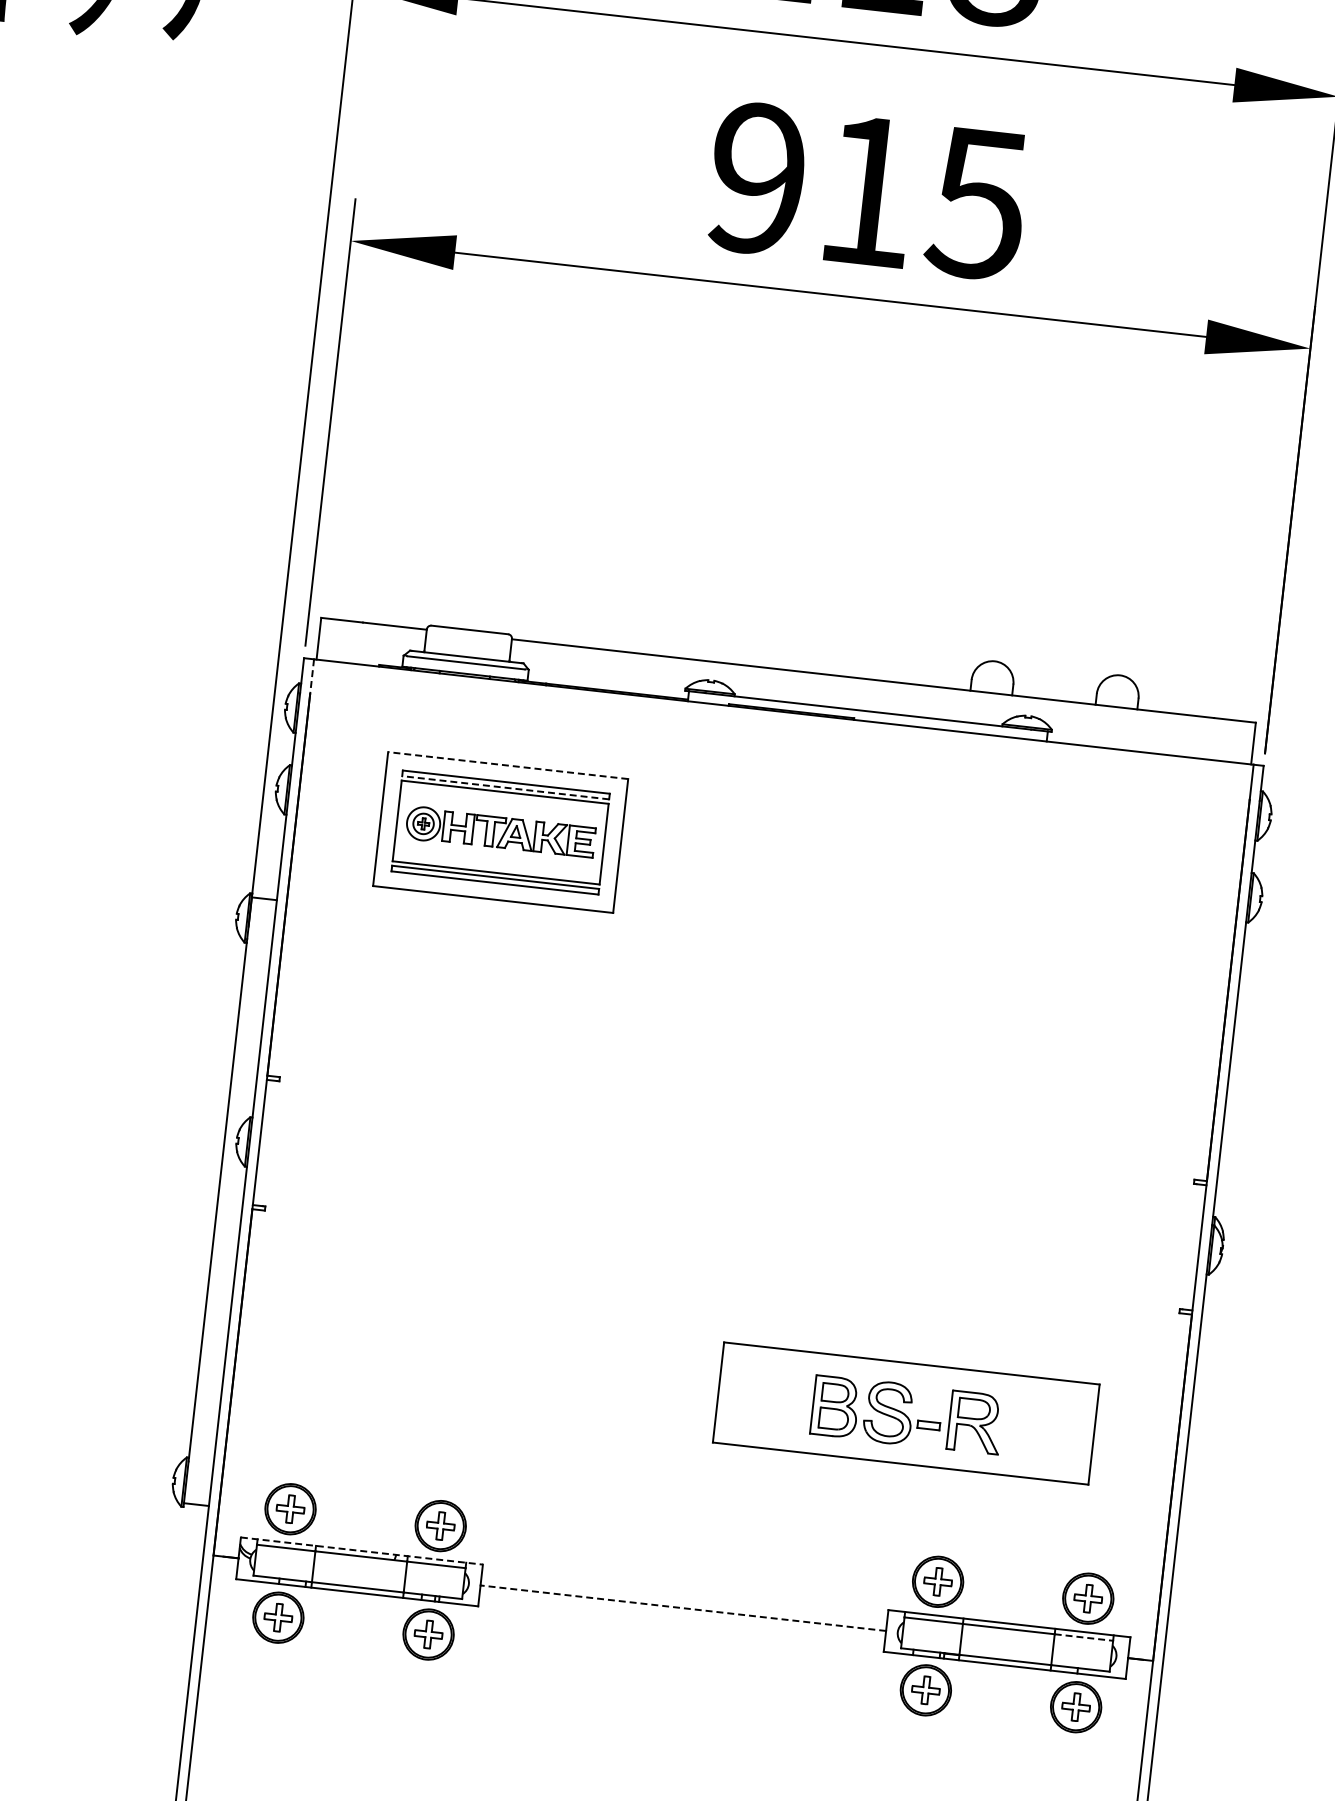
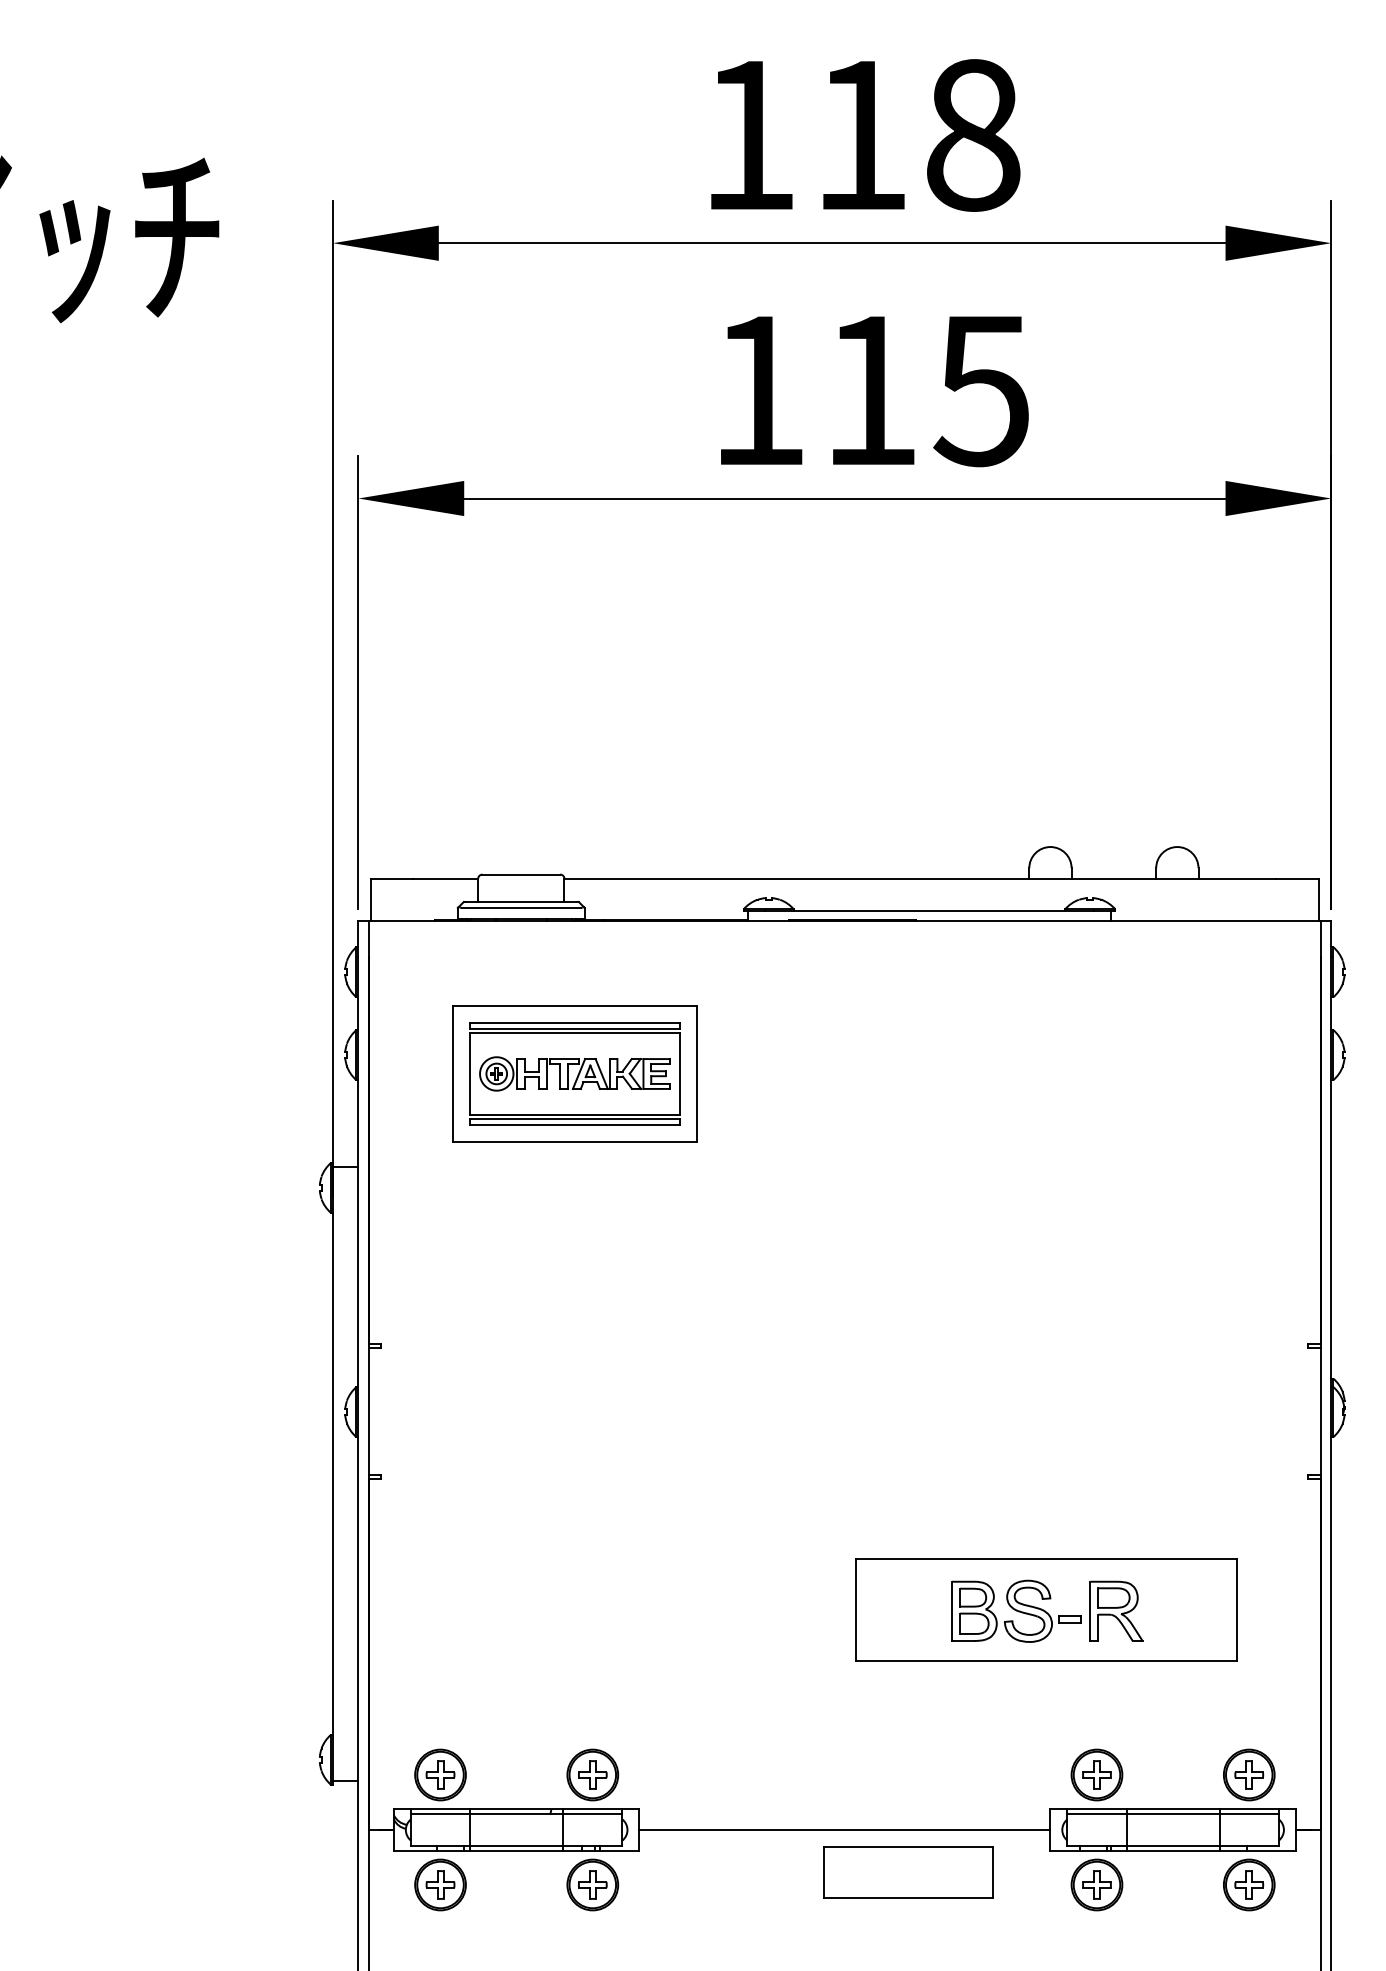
text: (757, 178) -> (758, 390), 915 -> 115
line: (311, 677) -> (368, 939), dashed -> solid
line: (507, 765) -> (574, 1006), dashed -> solid
line: (505, 787) -> (574, 1028), dashed -> solid
line: (361, 1550) -> (516, 1808), dashed -> solid
line: (682, 1608) -> (844, 1830), dashed -> solid
line: (1084, 1637) -> (1249, 1814), dashed -> solid
part: (741, 1657) -> (908, 1872), added

